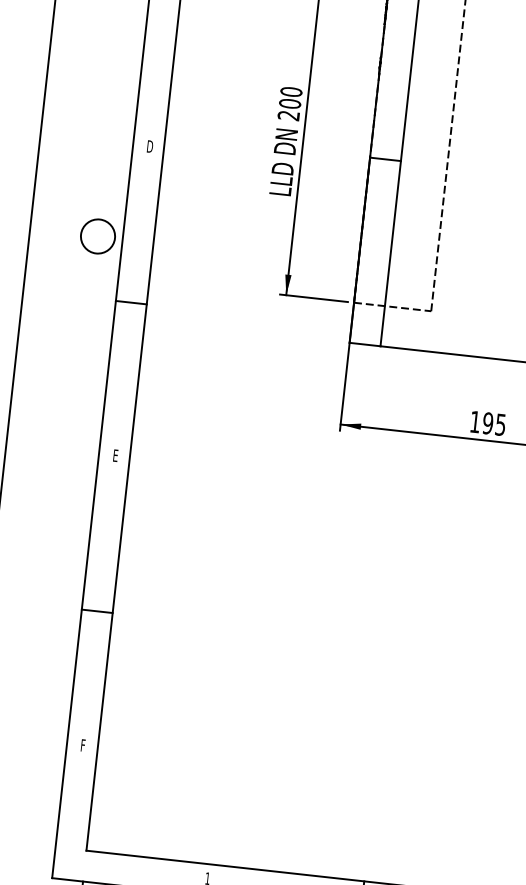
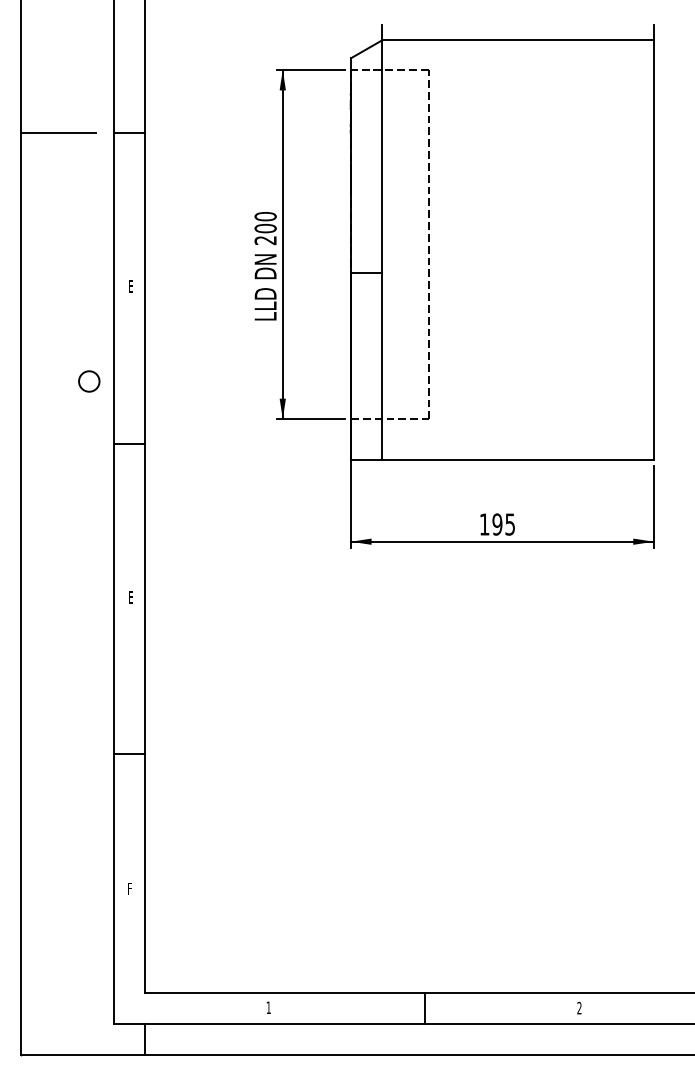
text: (150, 146) -> (131, 286), D -> E
circle: (98, 236) -> (89, 381), size x0.6

